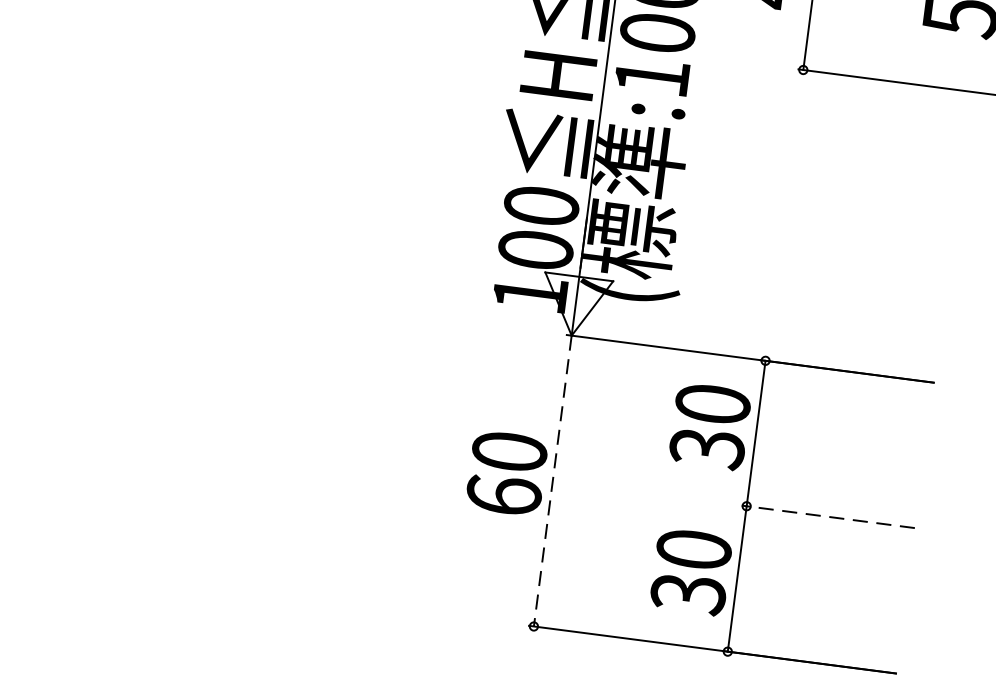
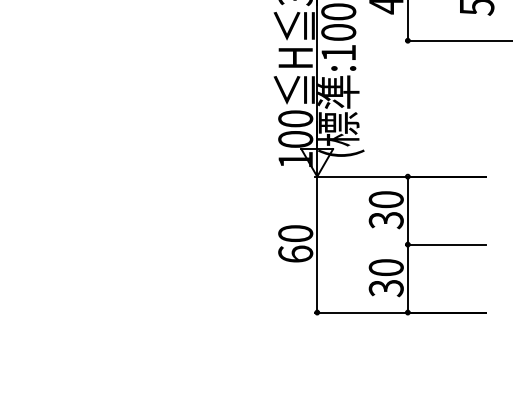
line: (553, 480) -> (317, 244), dashed -> solid
line: (827, 516) -> (445, 244), dashed -> solid

